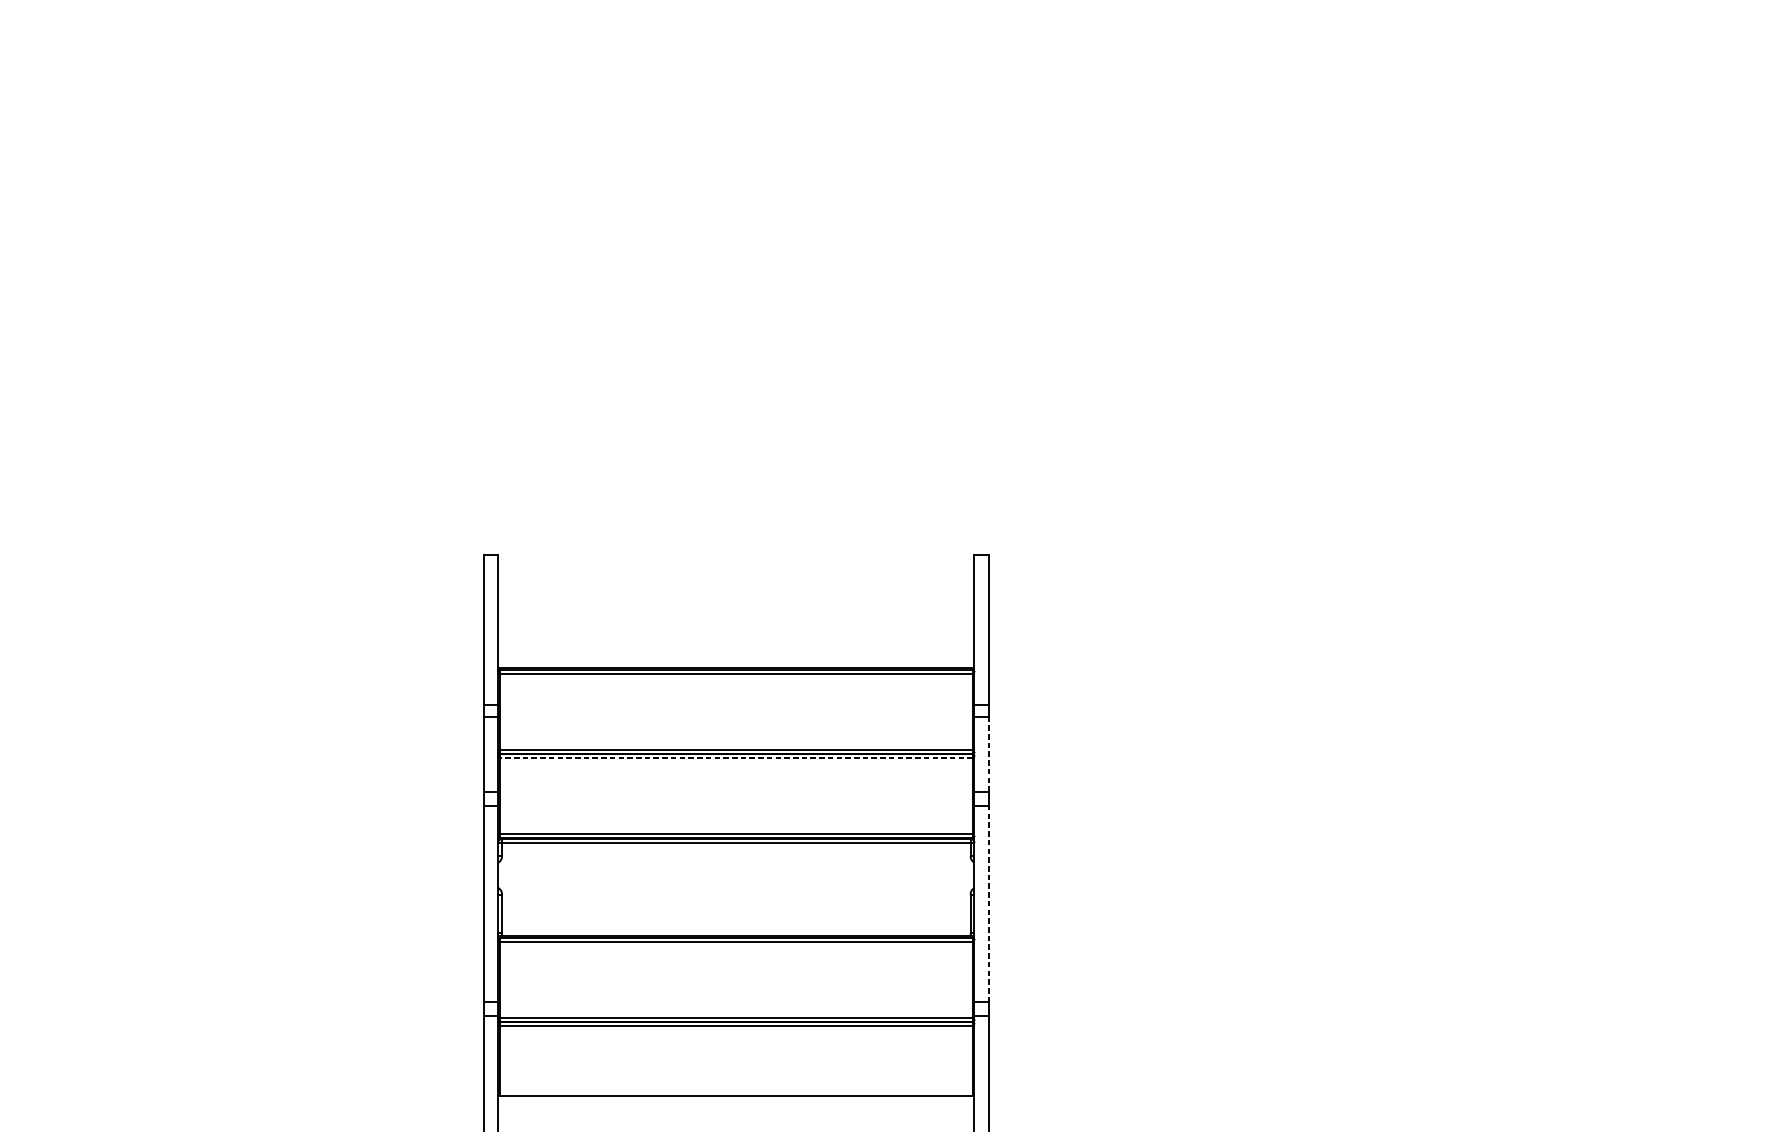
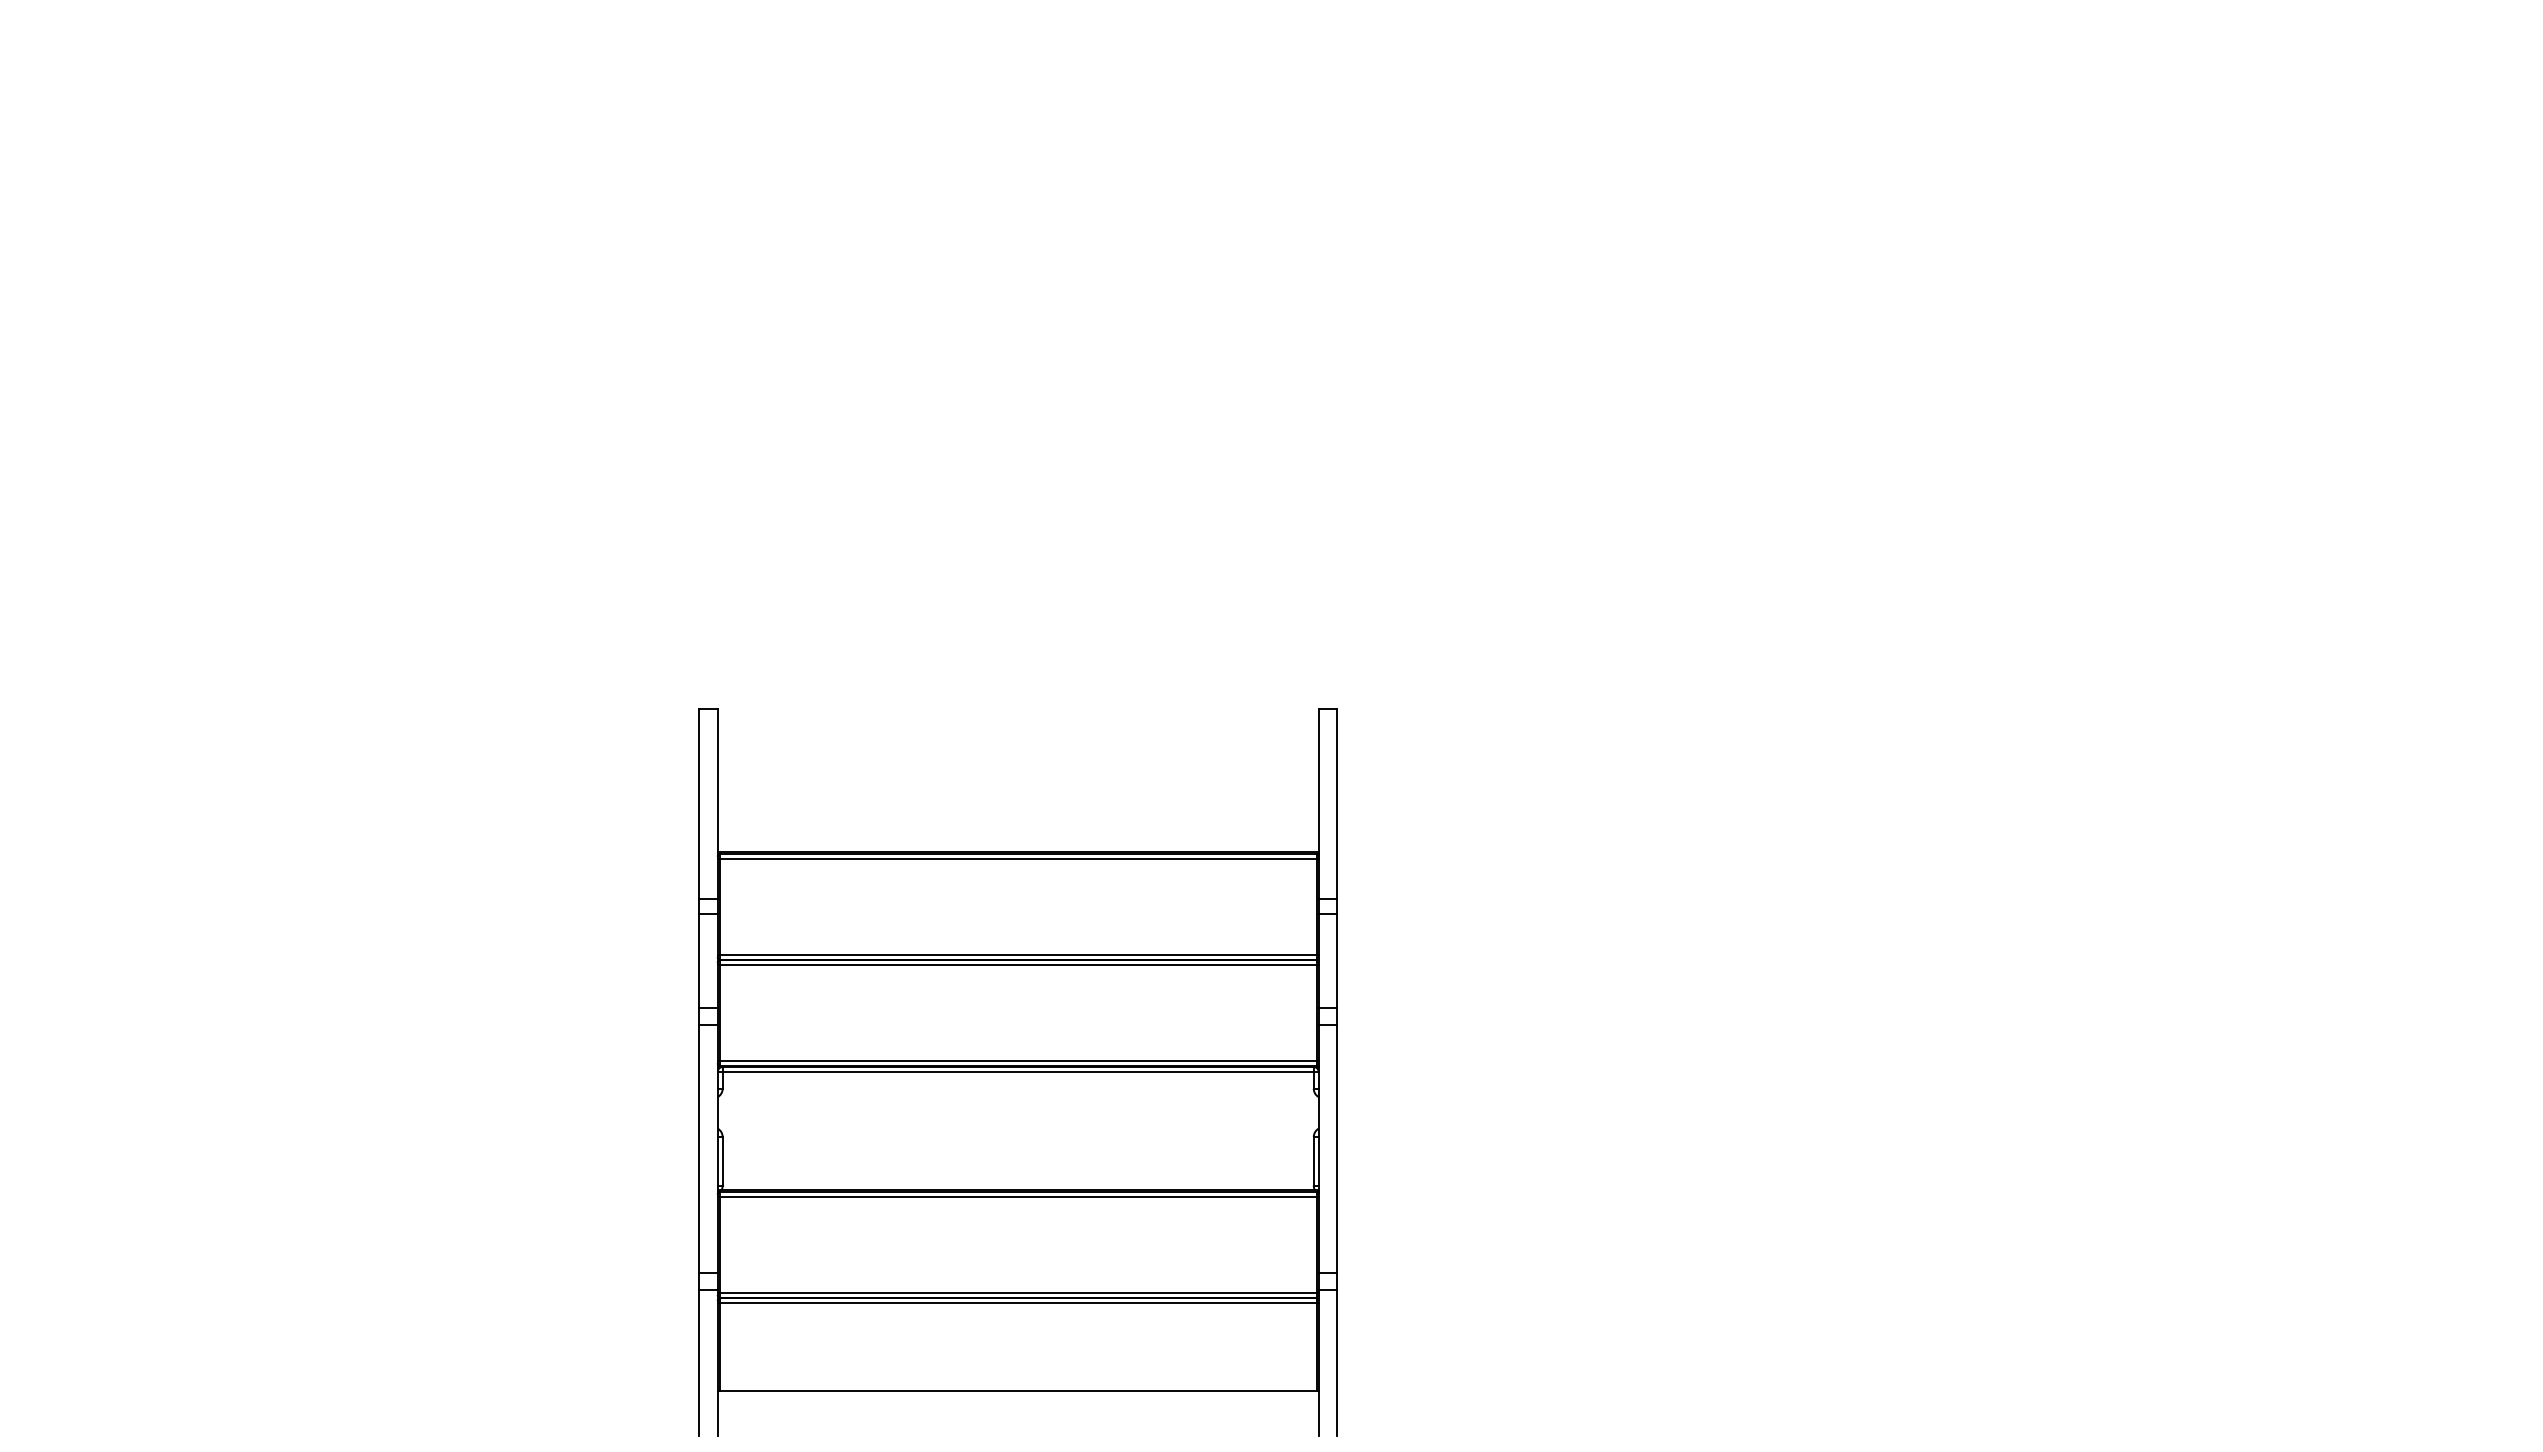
line: (989, 754) -> (1337, 960), dashed -> solid
line: (735, 758) -> (1017, 965), dashed -> solid
line: (989, 904) -> (1337, 1149), dashed -> solid

